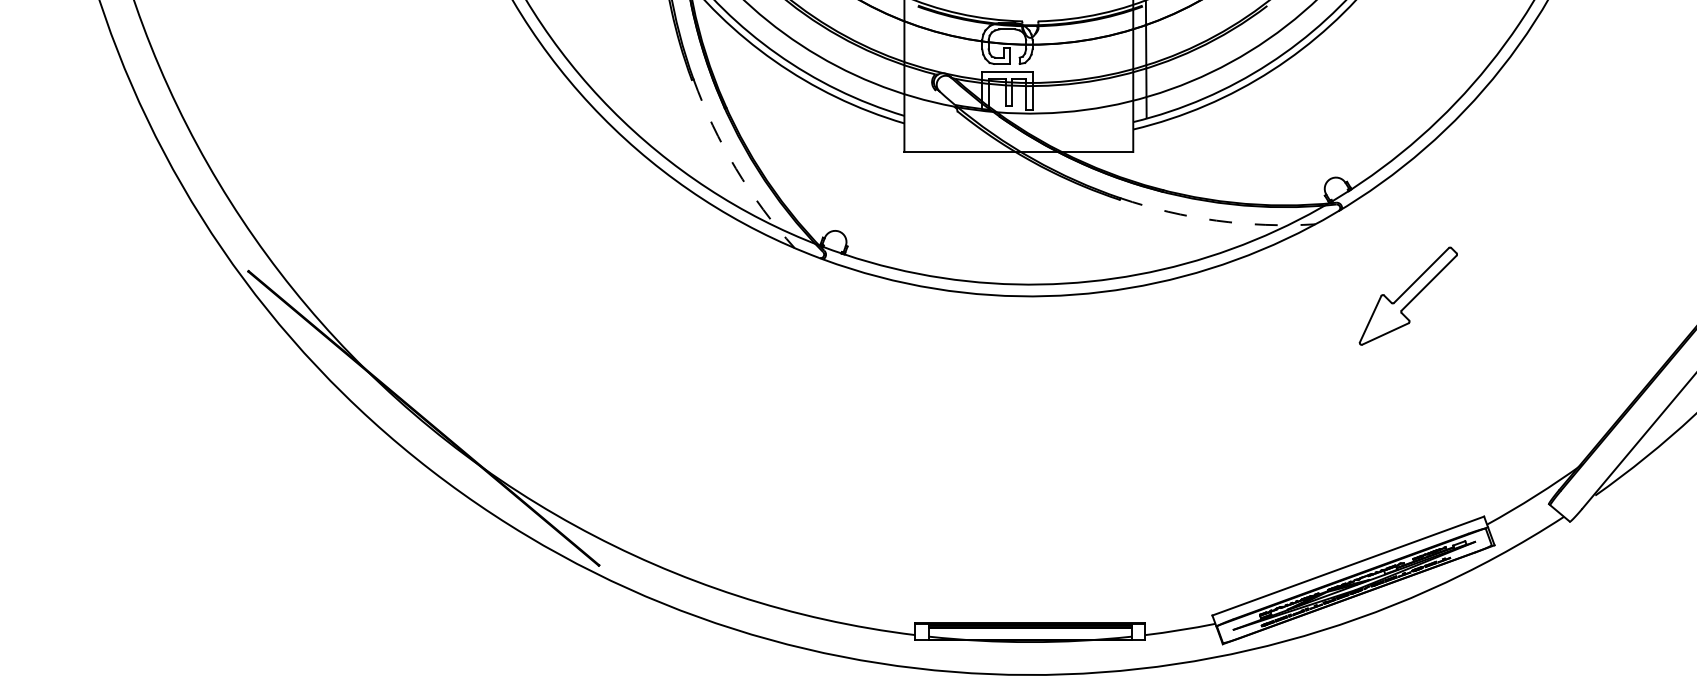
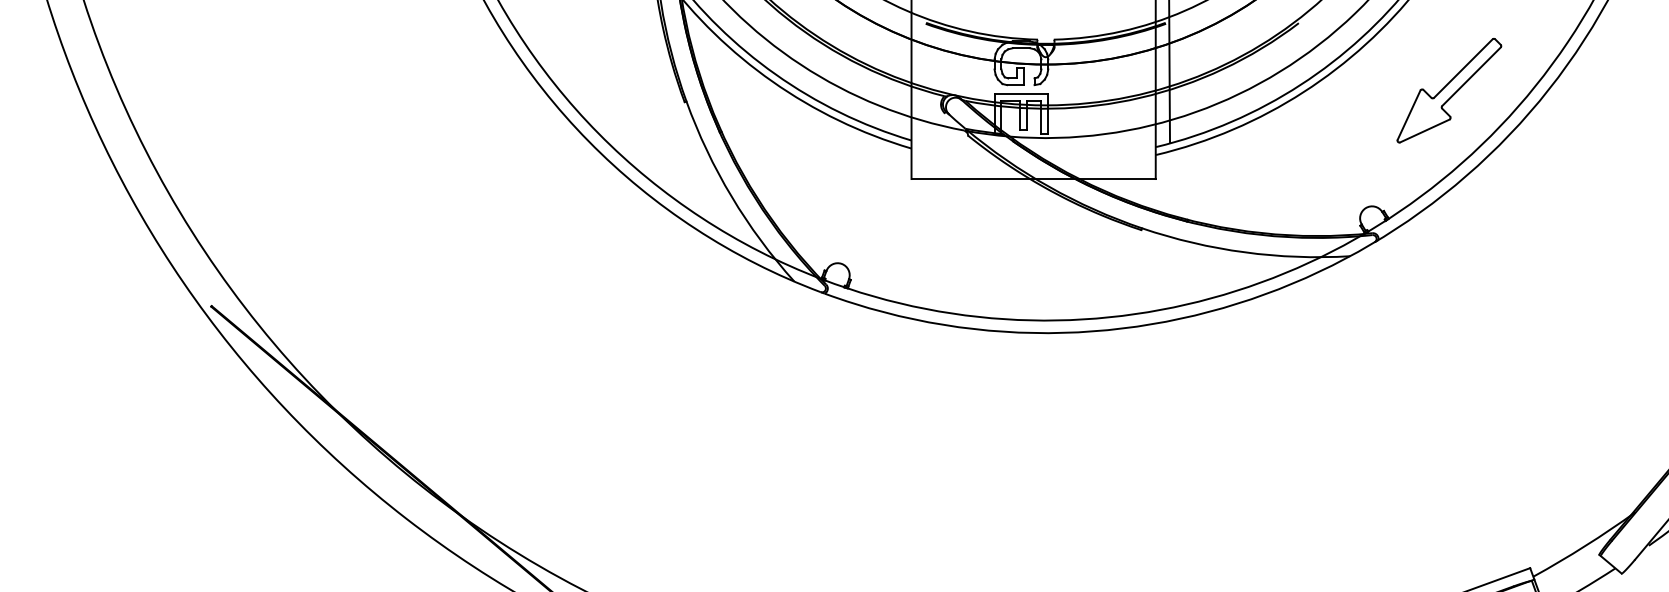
arc: (735, 168) -> (731, 196), dashed -> solid
arc: (1216, 220) -> (1244, 252), dashed -> solid
part: (1407, 295) -> (1448, 89), moved

